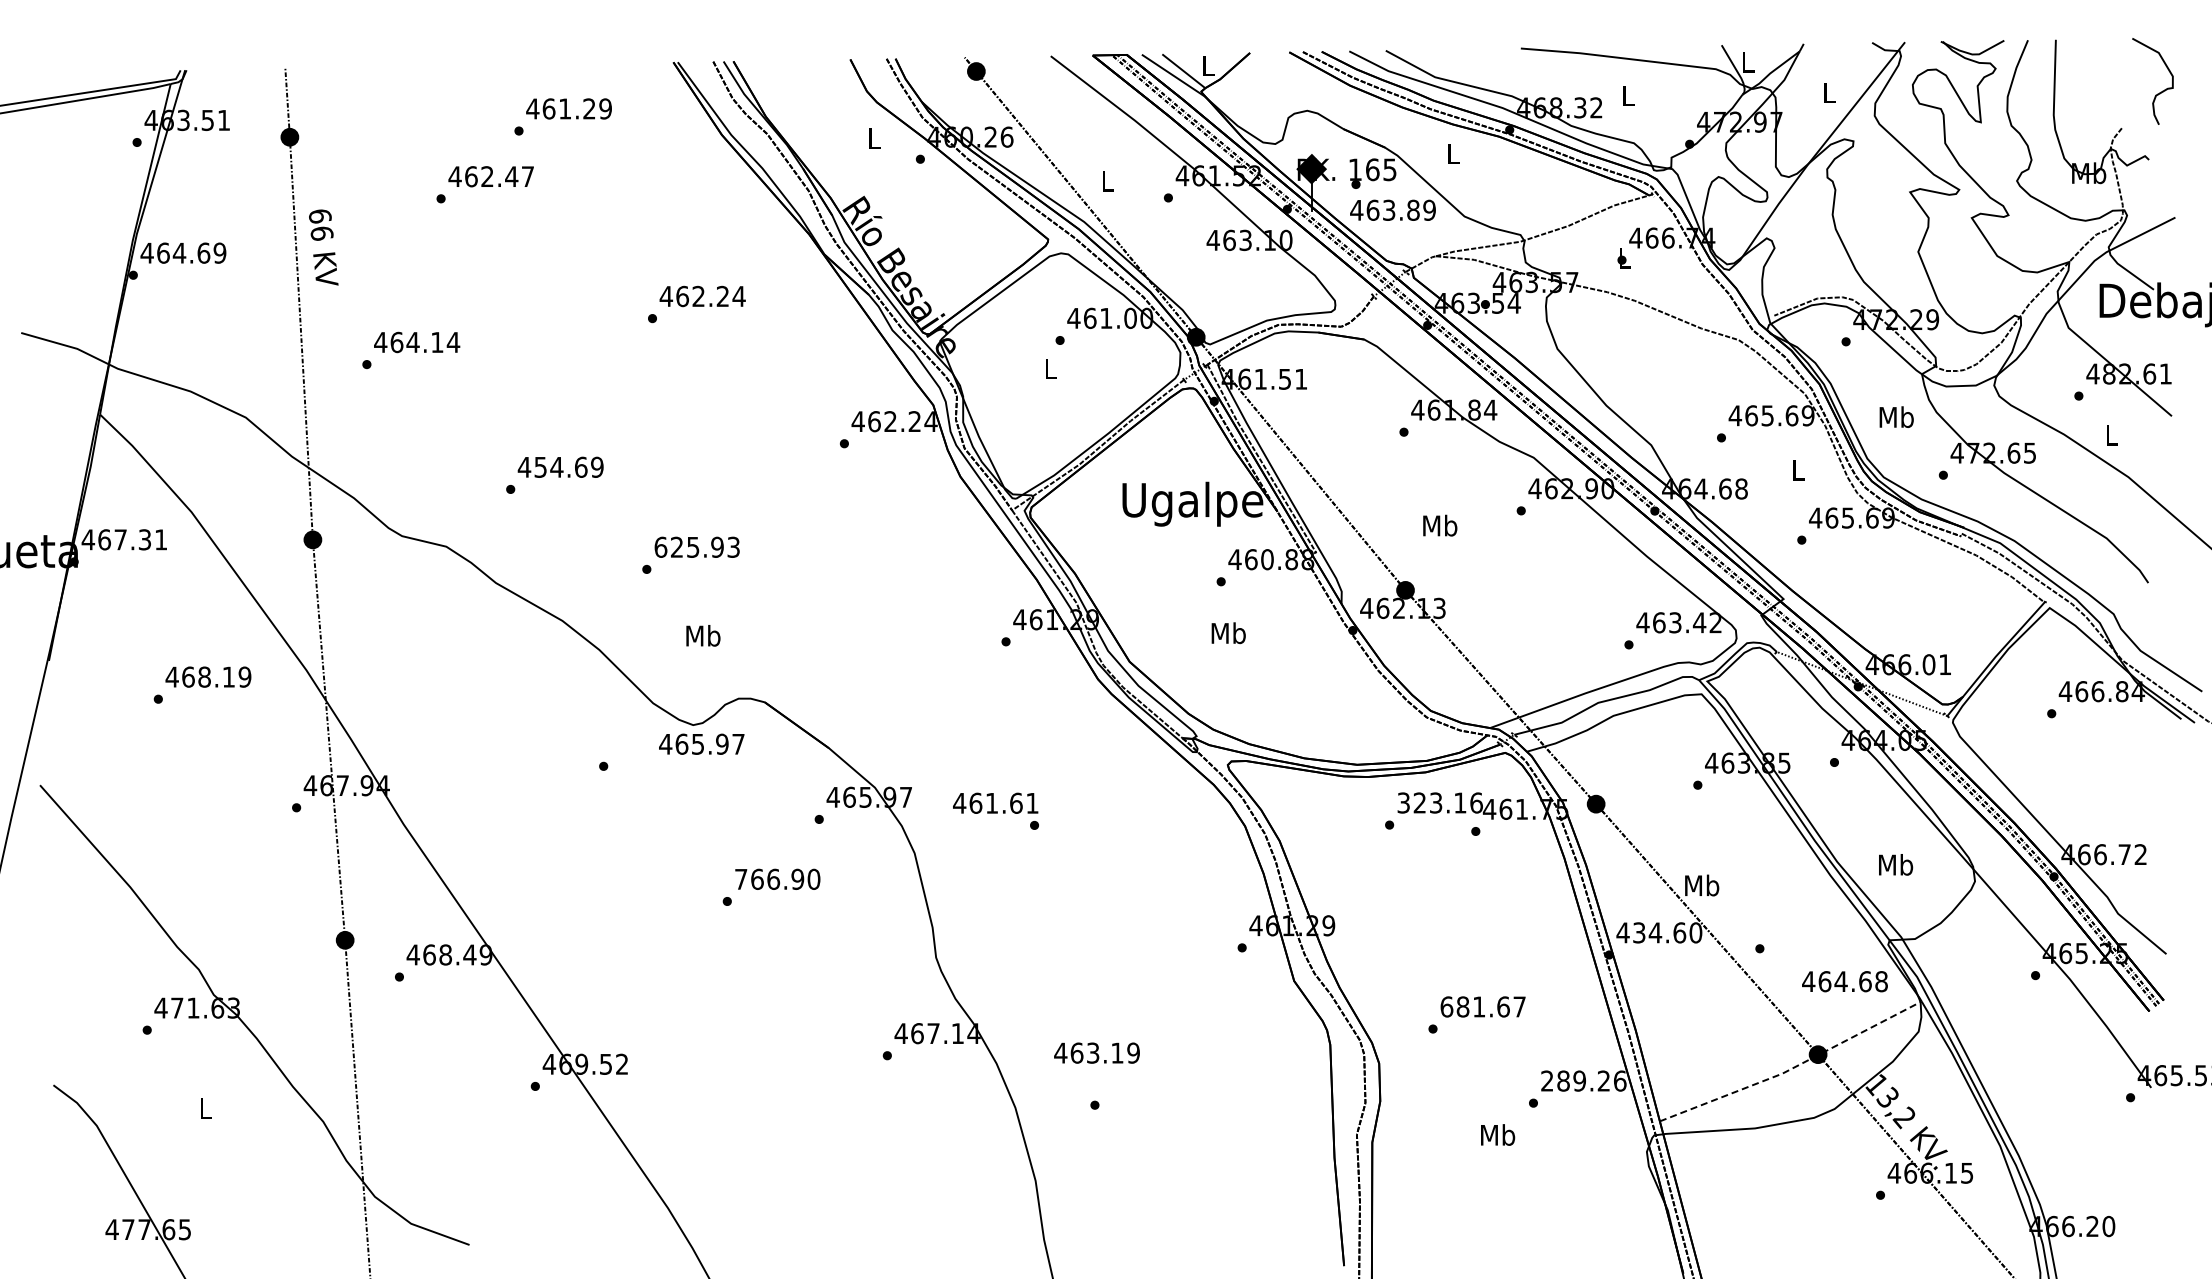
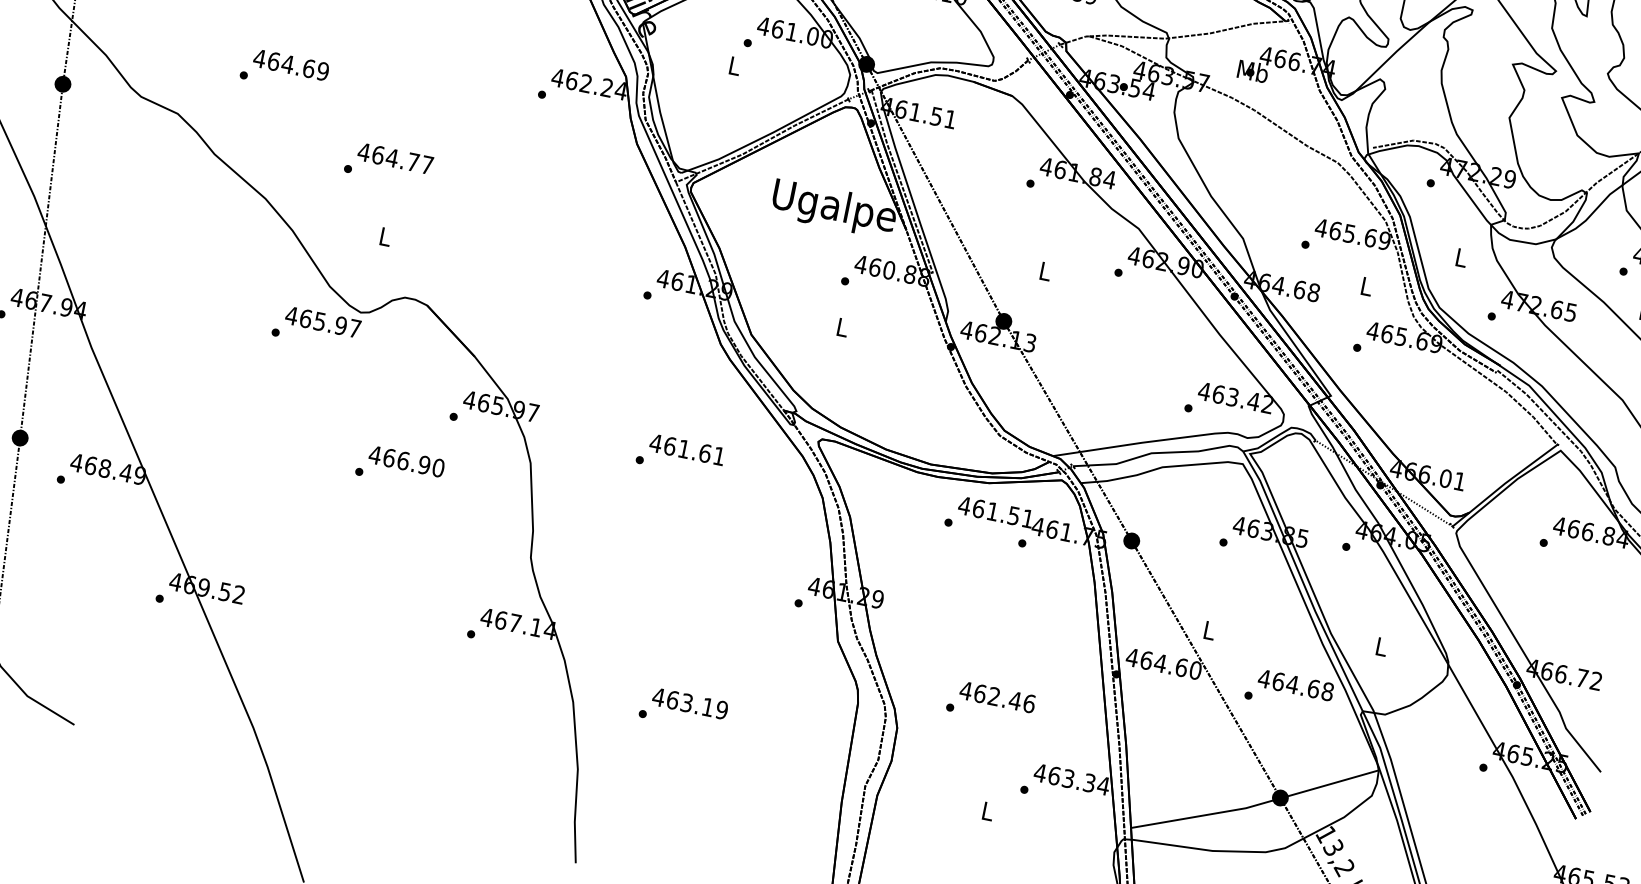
text: (1624, 258) -> (1252, 71), L -> Mb
text: (1896, 416) -> (1461, 257), Mb -> L
text: (540, 466) -> (273, 60), 454.69 -> 464.69
text: (1440, 525) -> (1045, 271), Mb -> L
text: (696, 546) -> (395, 157), 625.93 -> 464.77
text: (1228, 633) -> (842, 327), Mb -> L
text: (703, 635) -> (385, 236), Mb -> L
text: (701, 743) -> (323, 321), moved
text: (995, 802) -> (687, 449), moved
text: (1439, 802) -> (995, 511), 323.16 -> 461.51
text: (1896, 864) -> (1382, 646), Mb -> L
text: (740, 879) -> (374, 455), 766.90 -> 466.90
text: (1702, 885) -> (1209, 630), Mb -> L
text: (1639, 932) -> (1146, 660), 434.60 -> 464.60
text: (1844, 981) -> (1295, 685), moved
text: (1483, 1006) -> (998, 696), 681.67 -> 462.46
text: (1096, 1052) -> (689, 703), moved
line: (1793, 1068) -> (1256, 805), dashed -> solid
text: (1583, 1080) -> (1071, 778), 289.26 -> 463.34
text: (1498, 1134) -> (988, 810), Mb -> L

